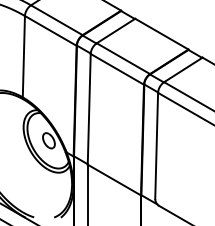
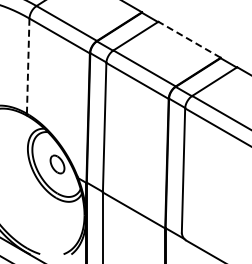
line: (161, 33) -> (189, 39), solid -> dashed
line: (24, 57) -> (28, 66), solid -> dashed

